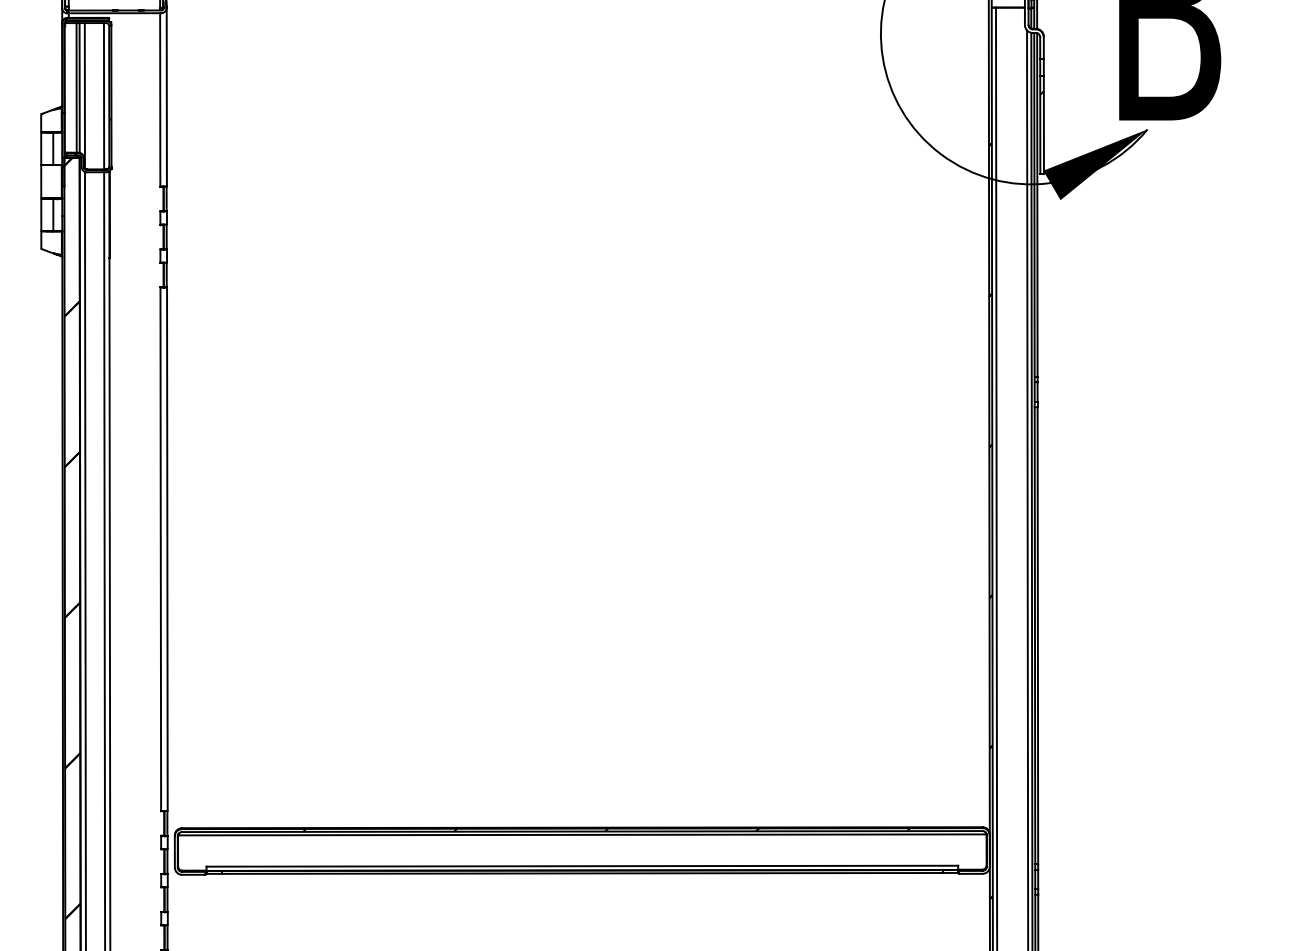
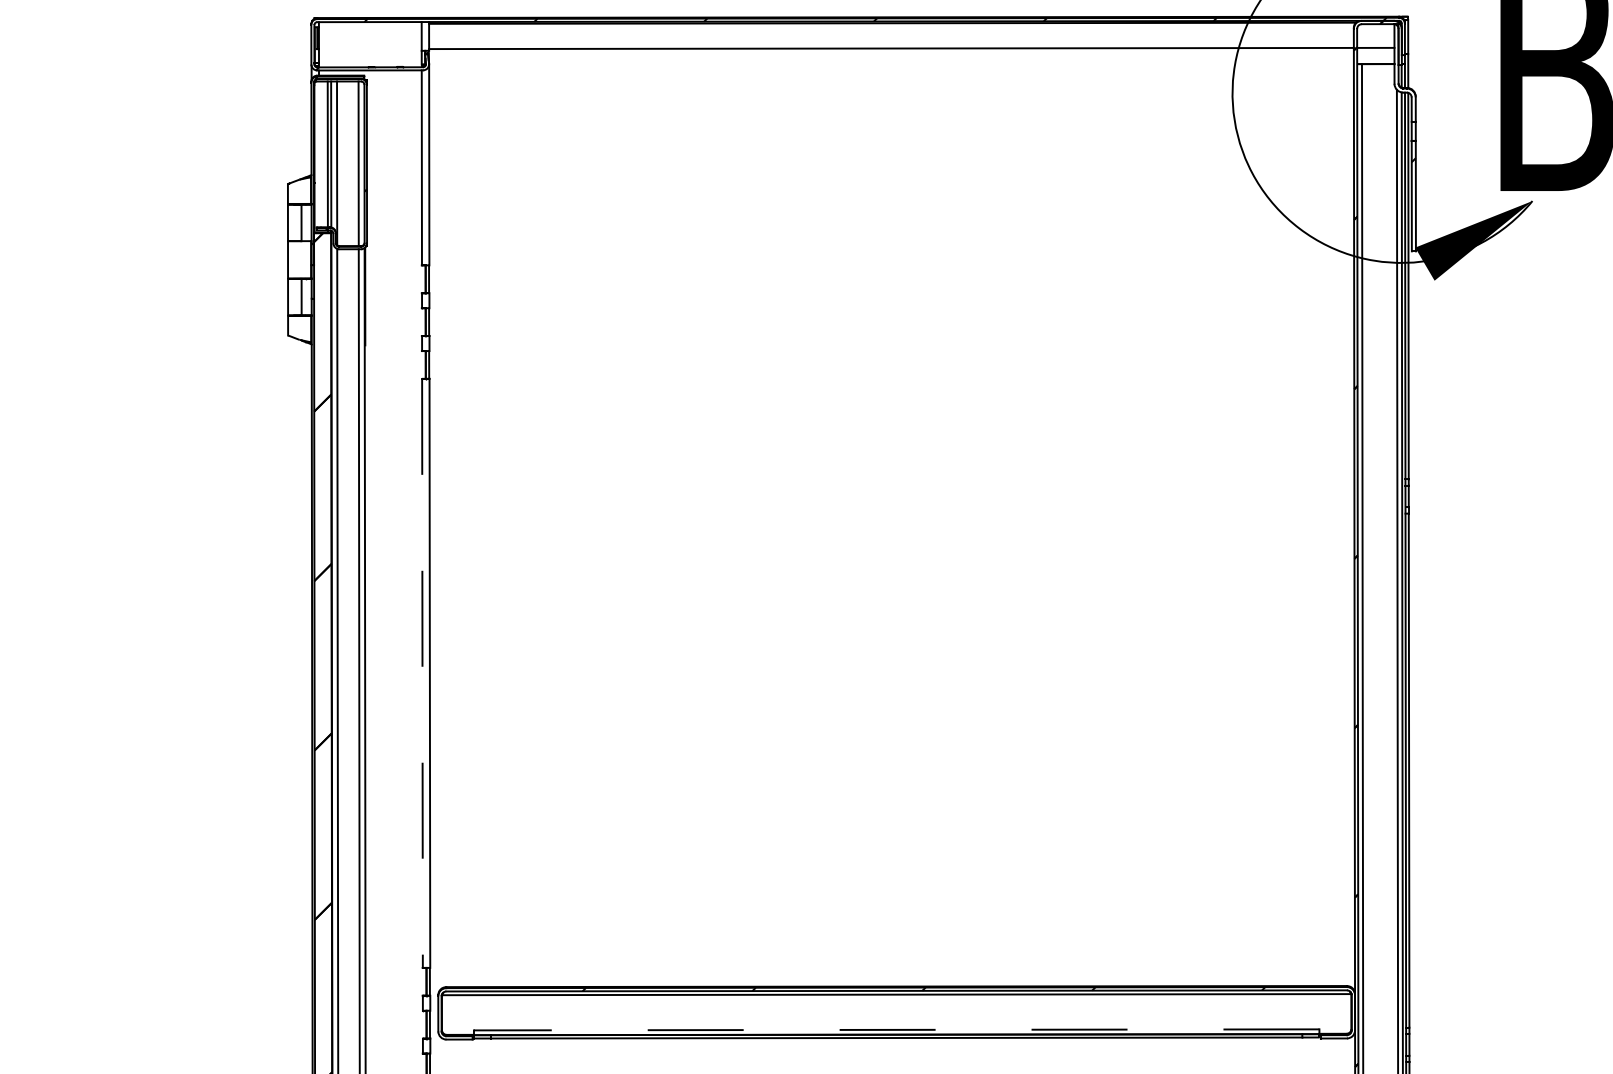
line: (160, 549) -> (422, 673), solid -> dashed
line: (582, 865) -> (896, 1029), solid -> dashed

